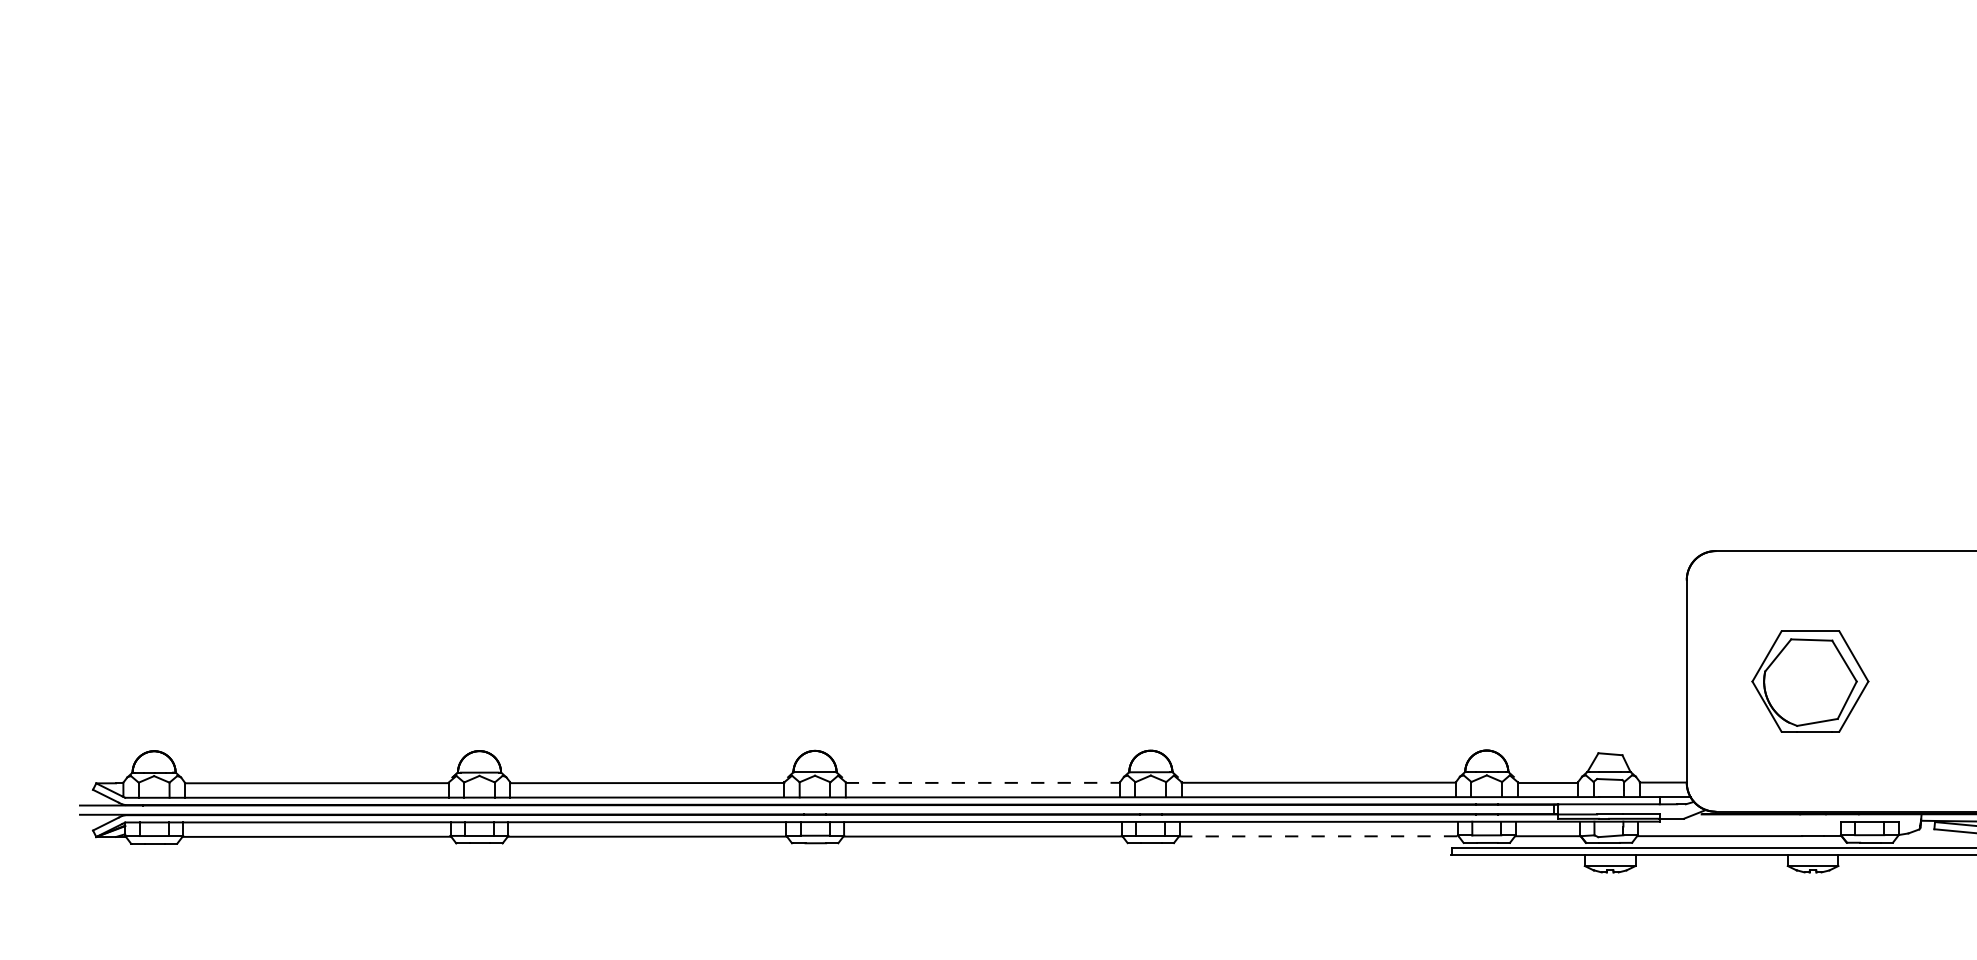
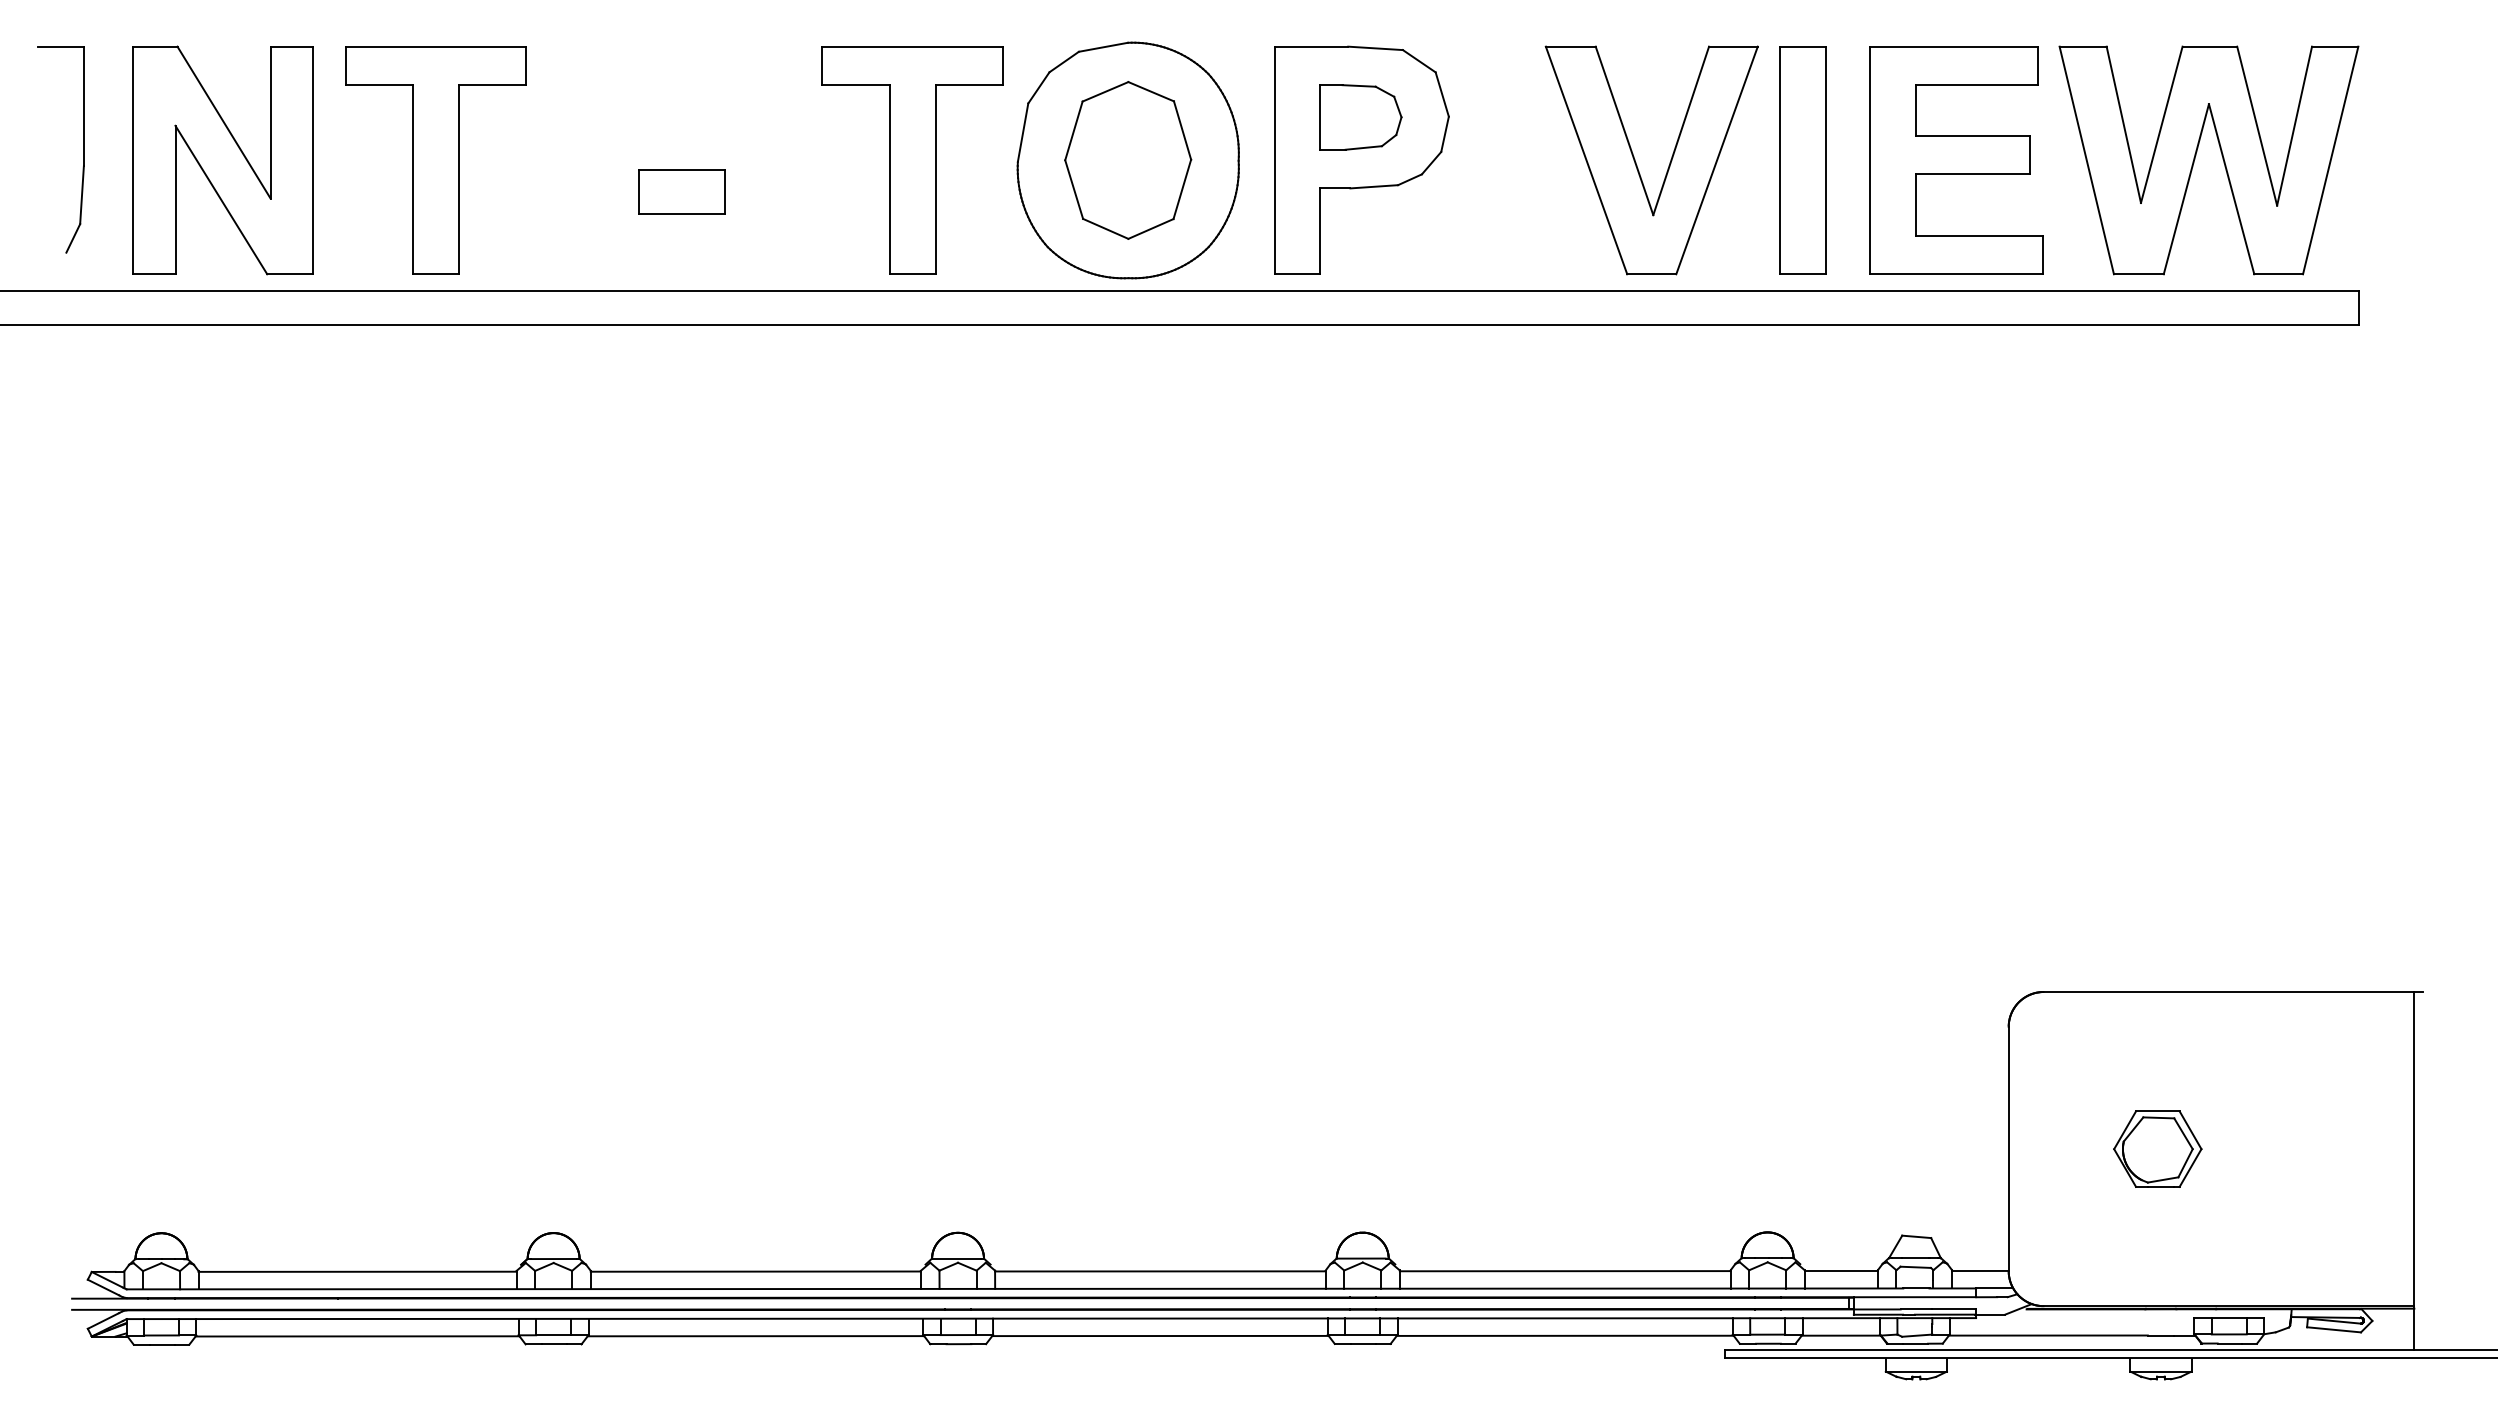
part: (1810, 680) -> (2157, 1148), size x0.62
line: (983, 782) -> (1160, 1271), dashed -> solid
line: (1319, 836) -> (1565, 1335), dashed -> solid

